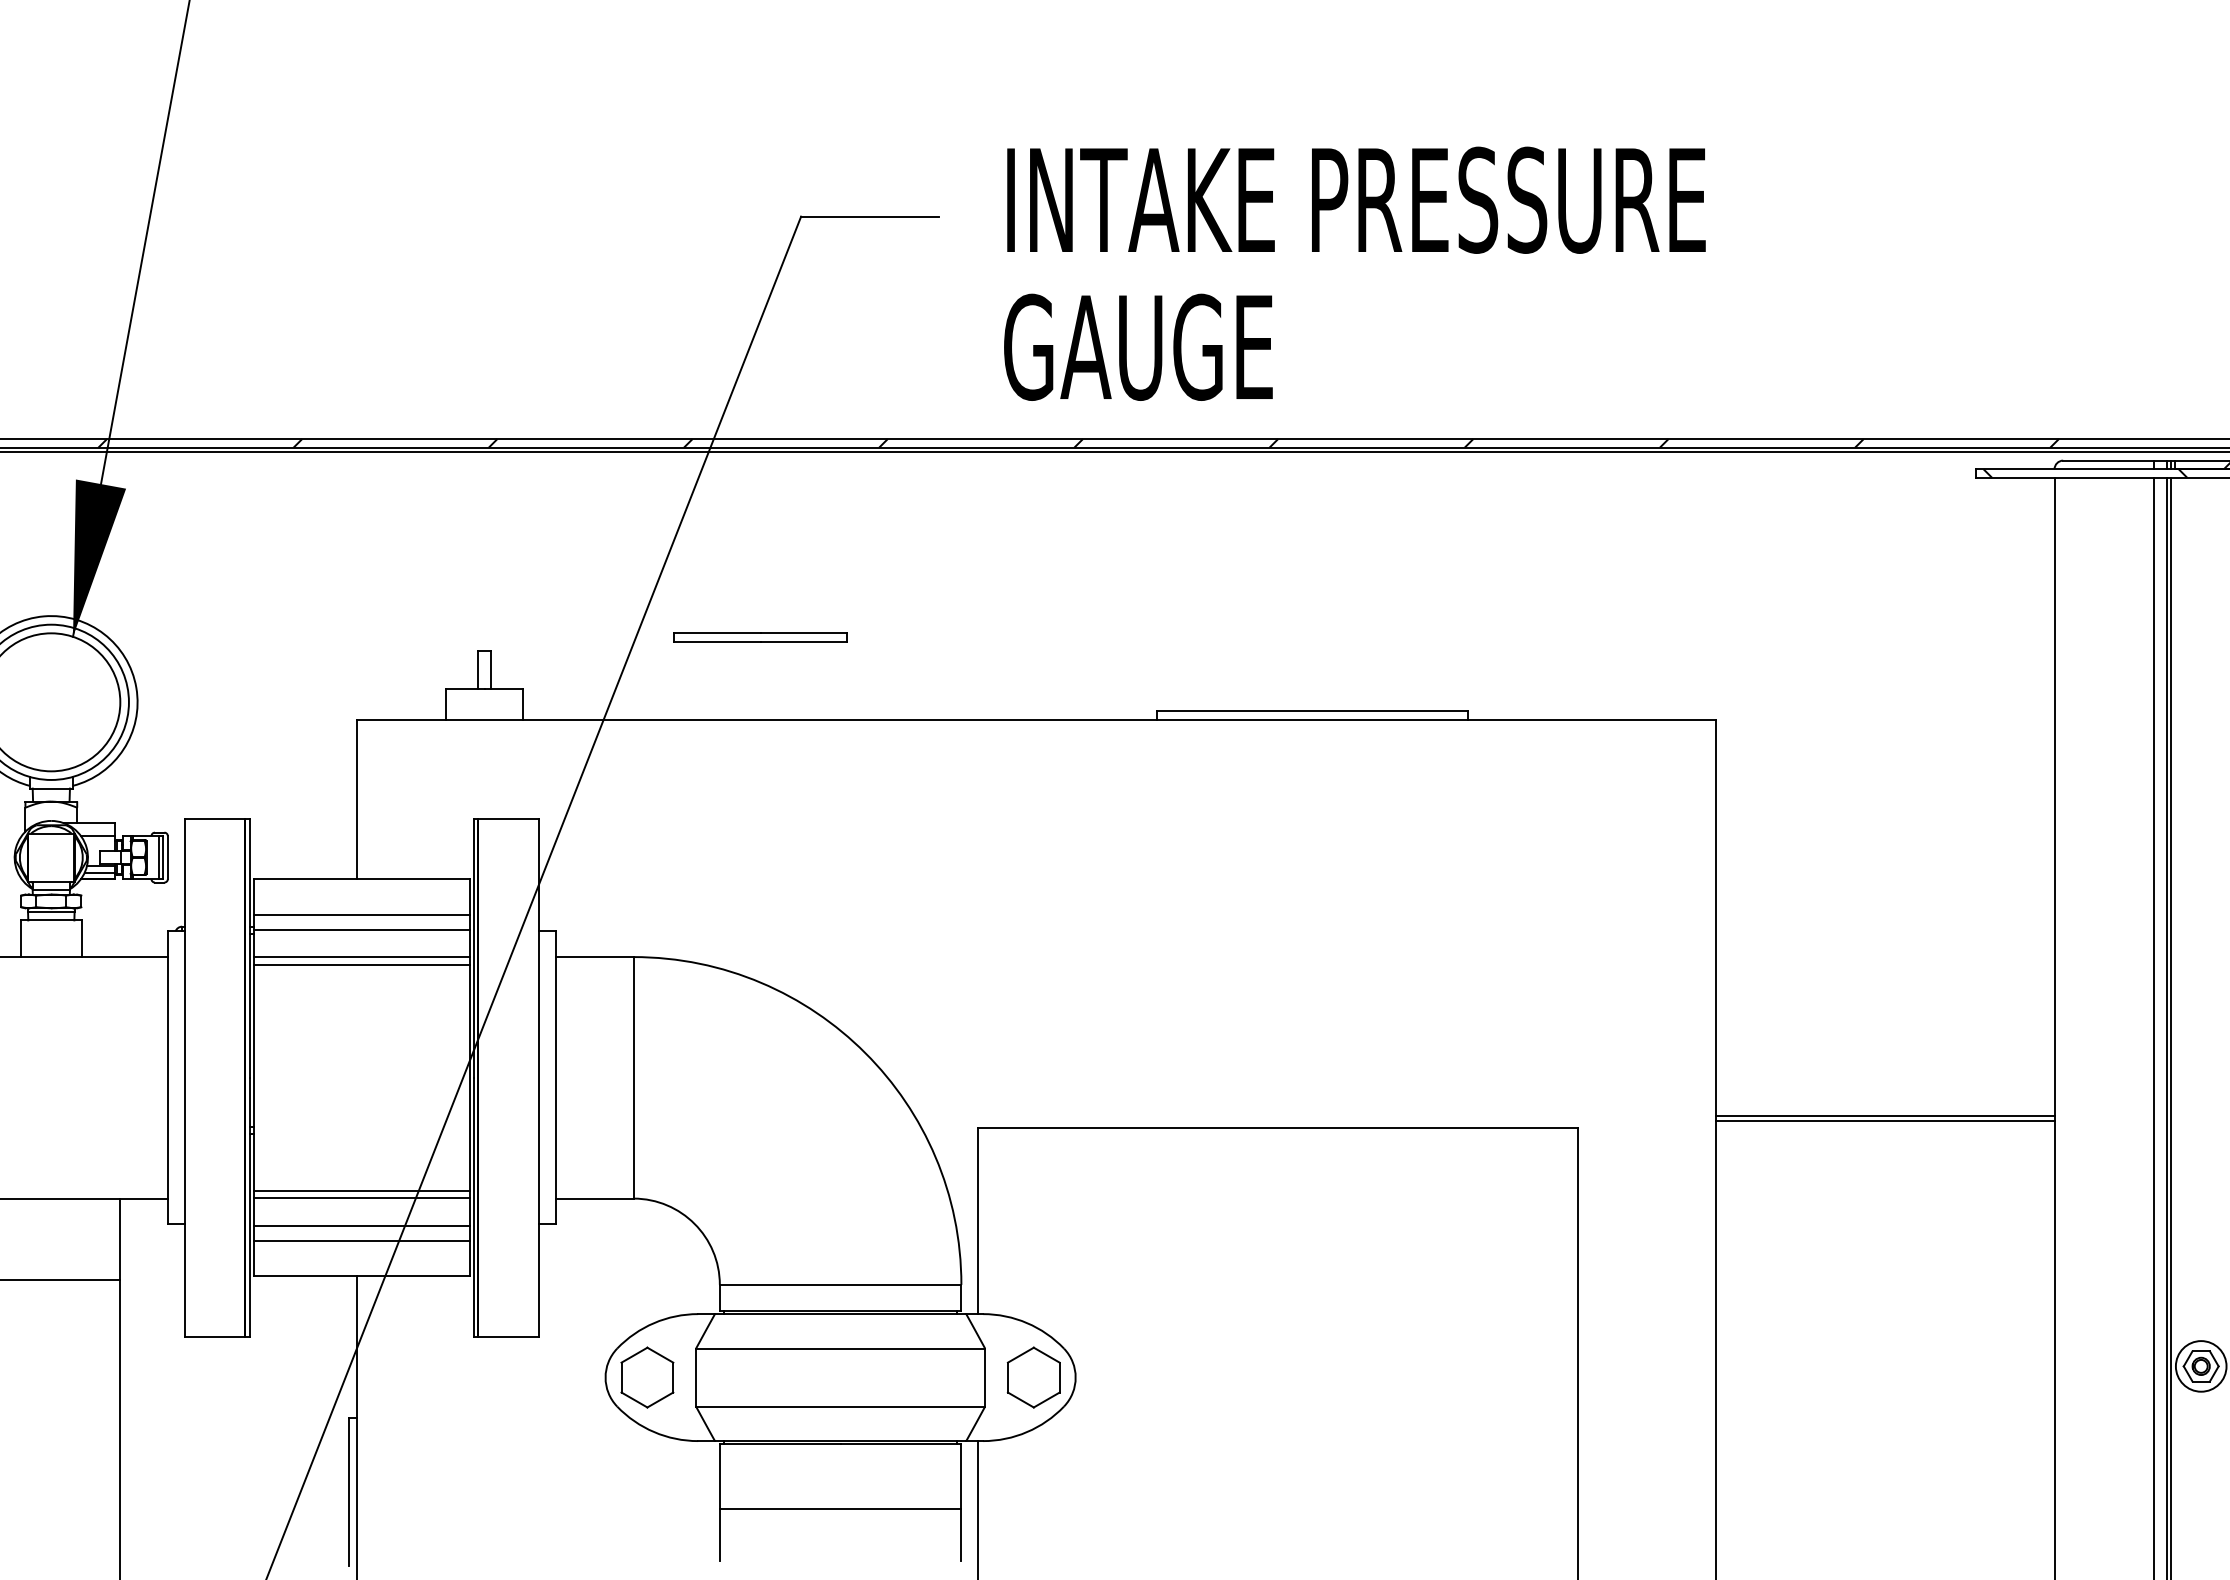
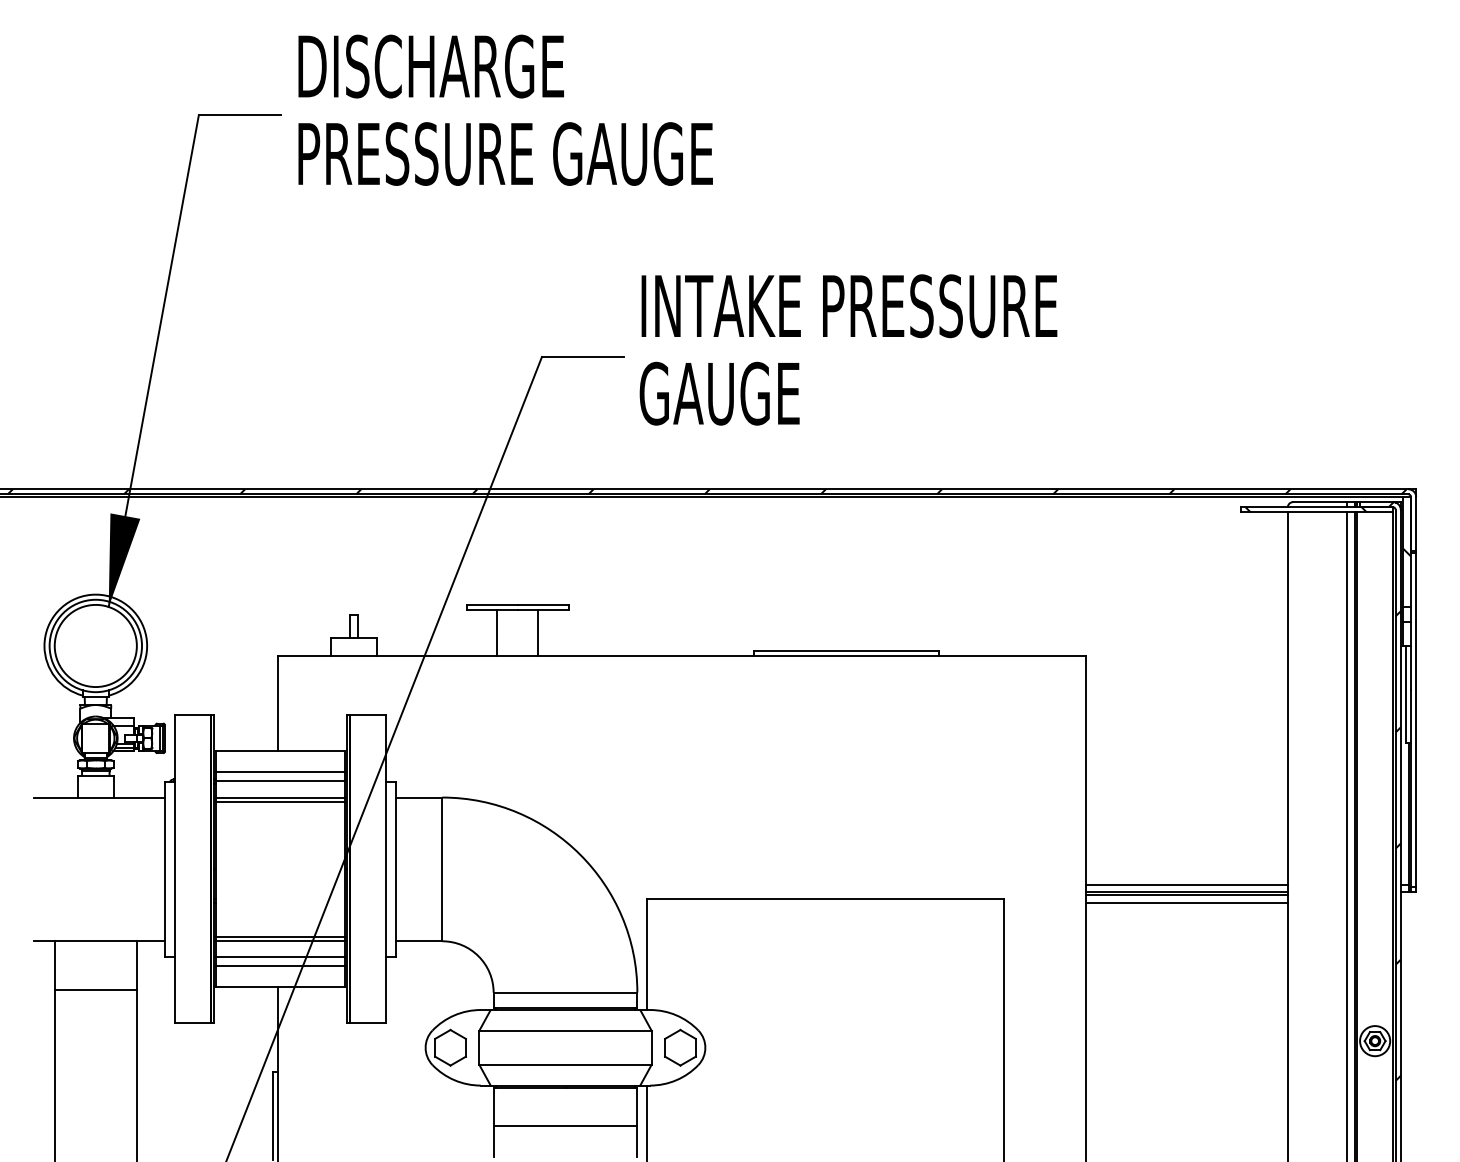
text: (1354, 273) -> (848, 349), moved
line: (726, 681) -> (497, 633), added
line: (795, 681) -> (538, 633), added
line: (1884, 1103) -> (1186, 884), added
line: (1884, 1133) -> (1186, 902), added

